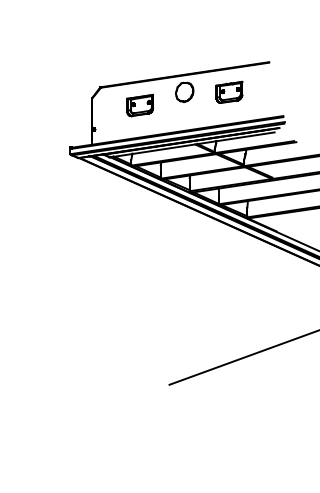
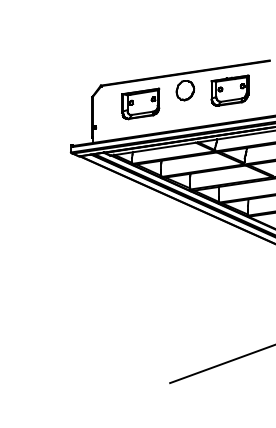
part: (229, 92) -> (230, 90), size x1.43
part: (139, 105) -> (140, 103), size x1.43

